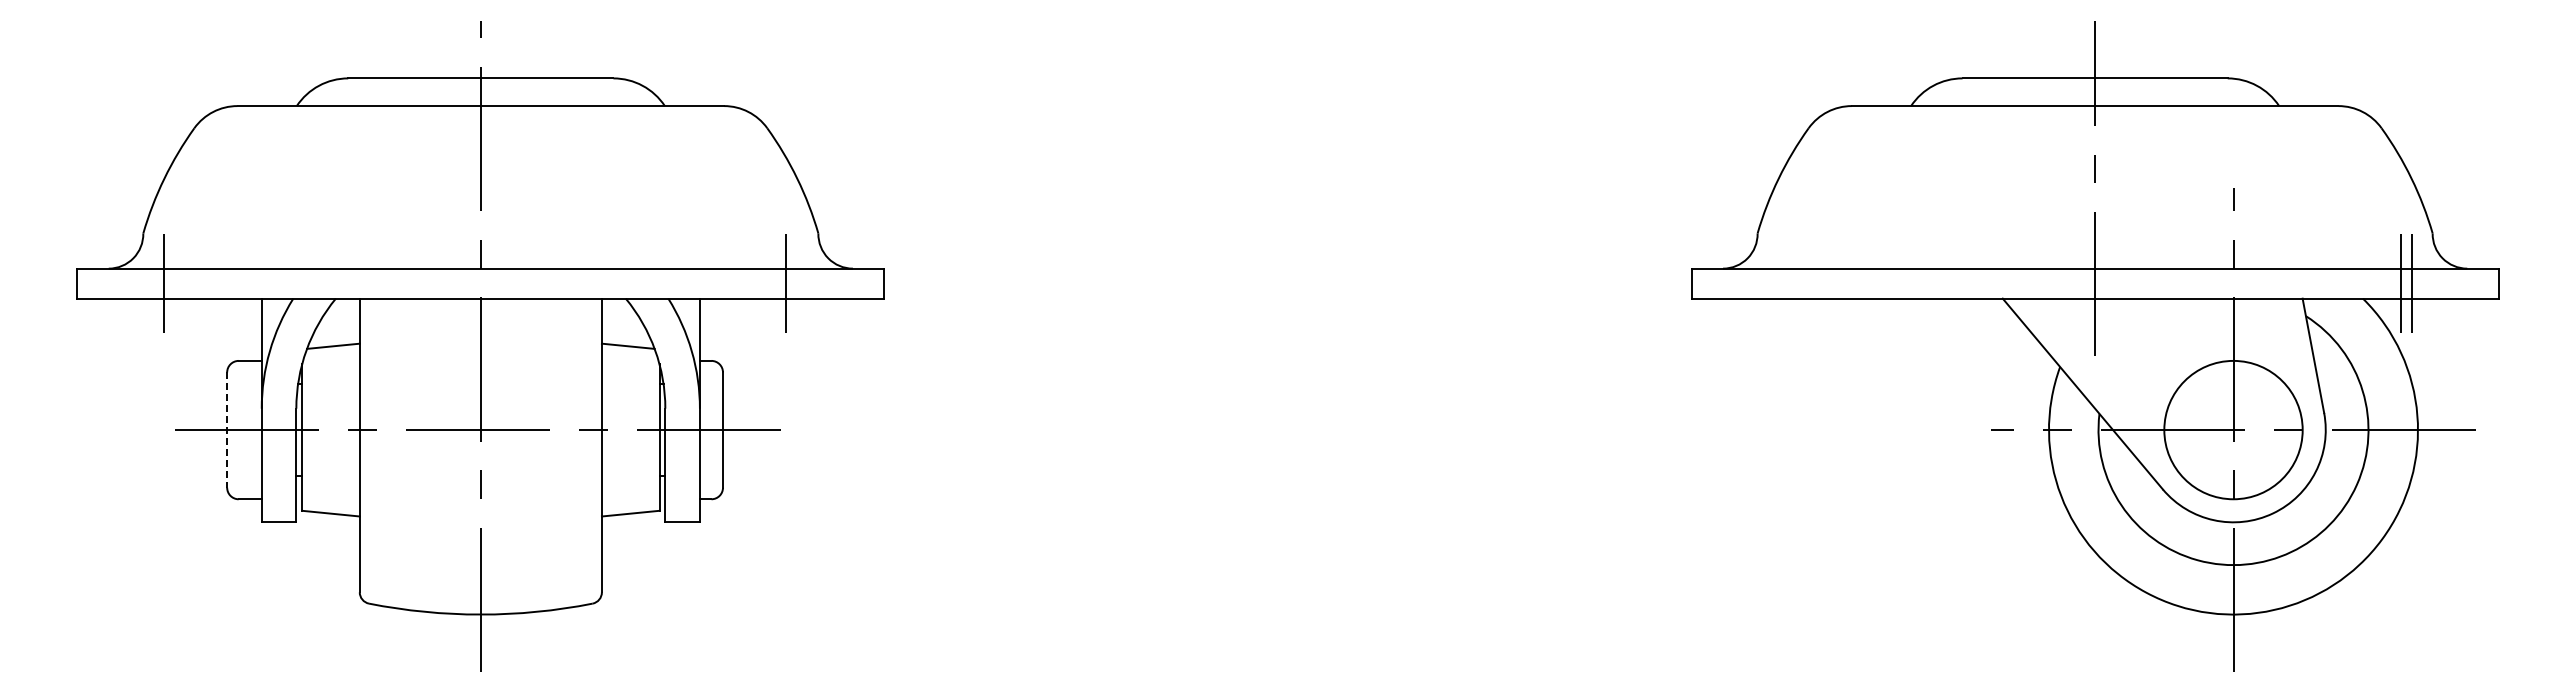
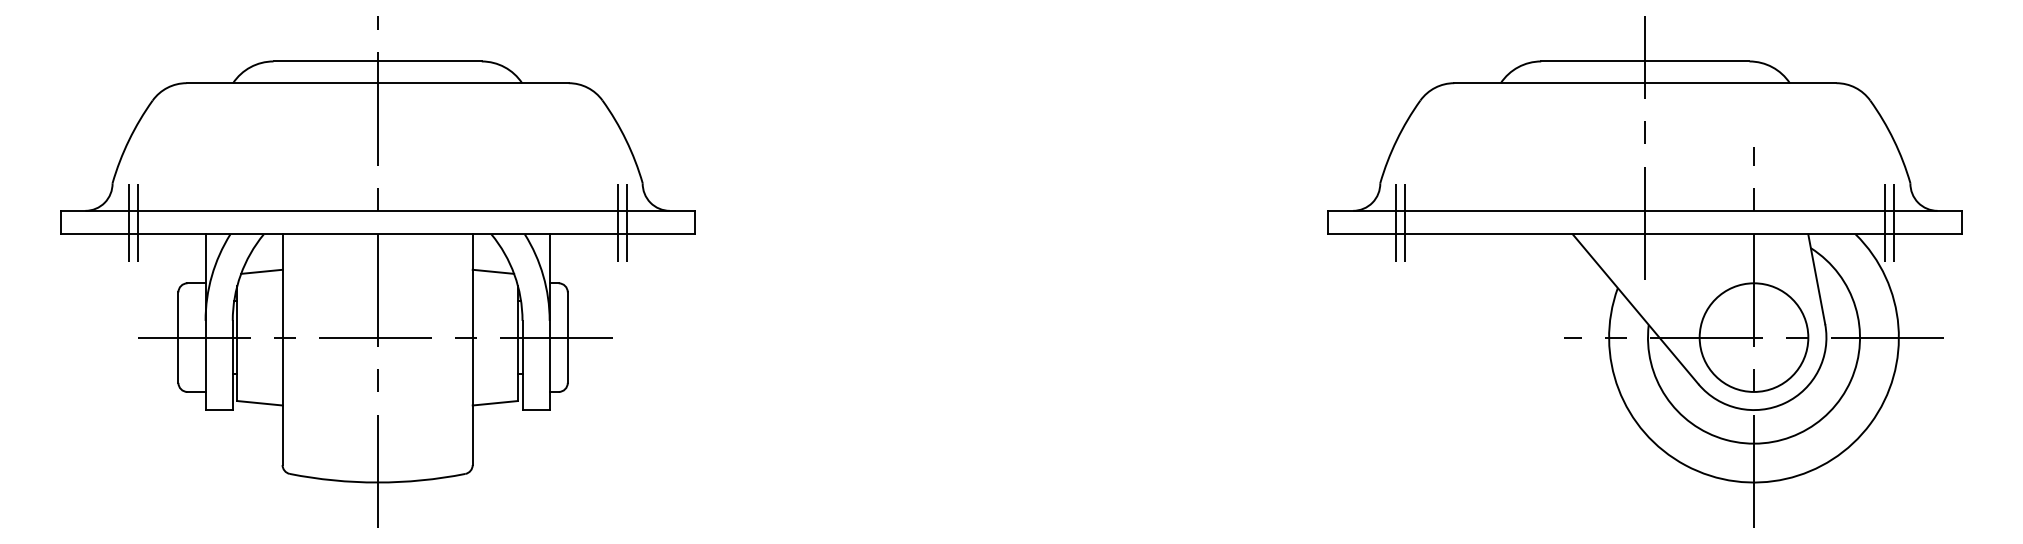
line: (175, 283) -> (137, 222), added
line: (797, 283) -> (626, 222), added
line: (1778, 283) -> (1396, 222), added
line: (1789, 283) -> (1405, 222), added
line: (227, 430) -> (178, 337), dashed -> solid

